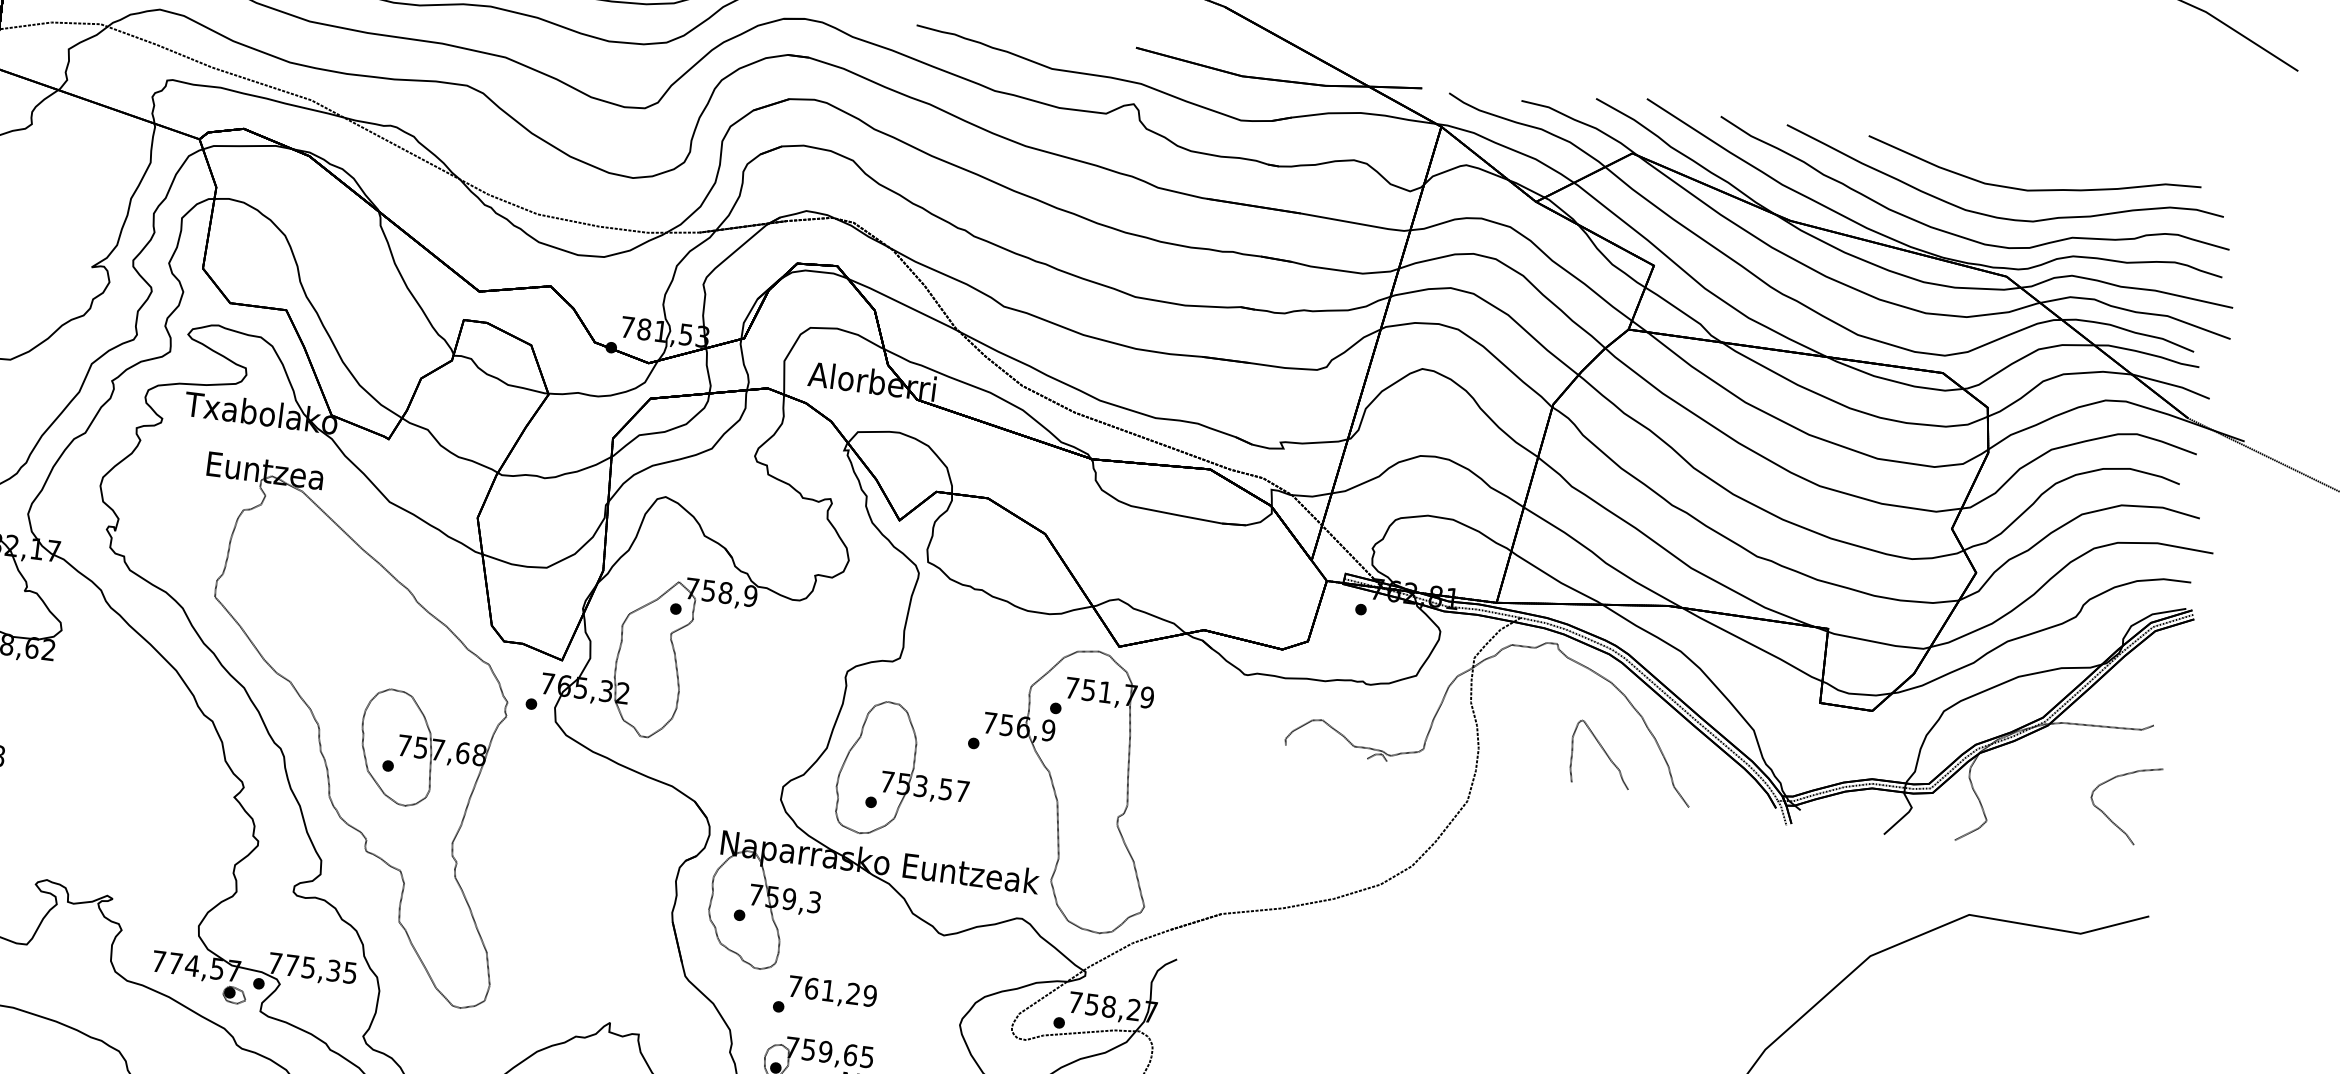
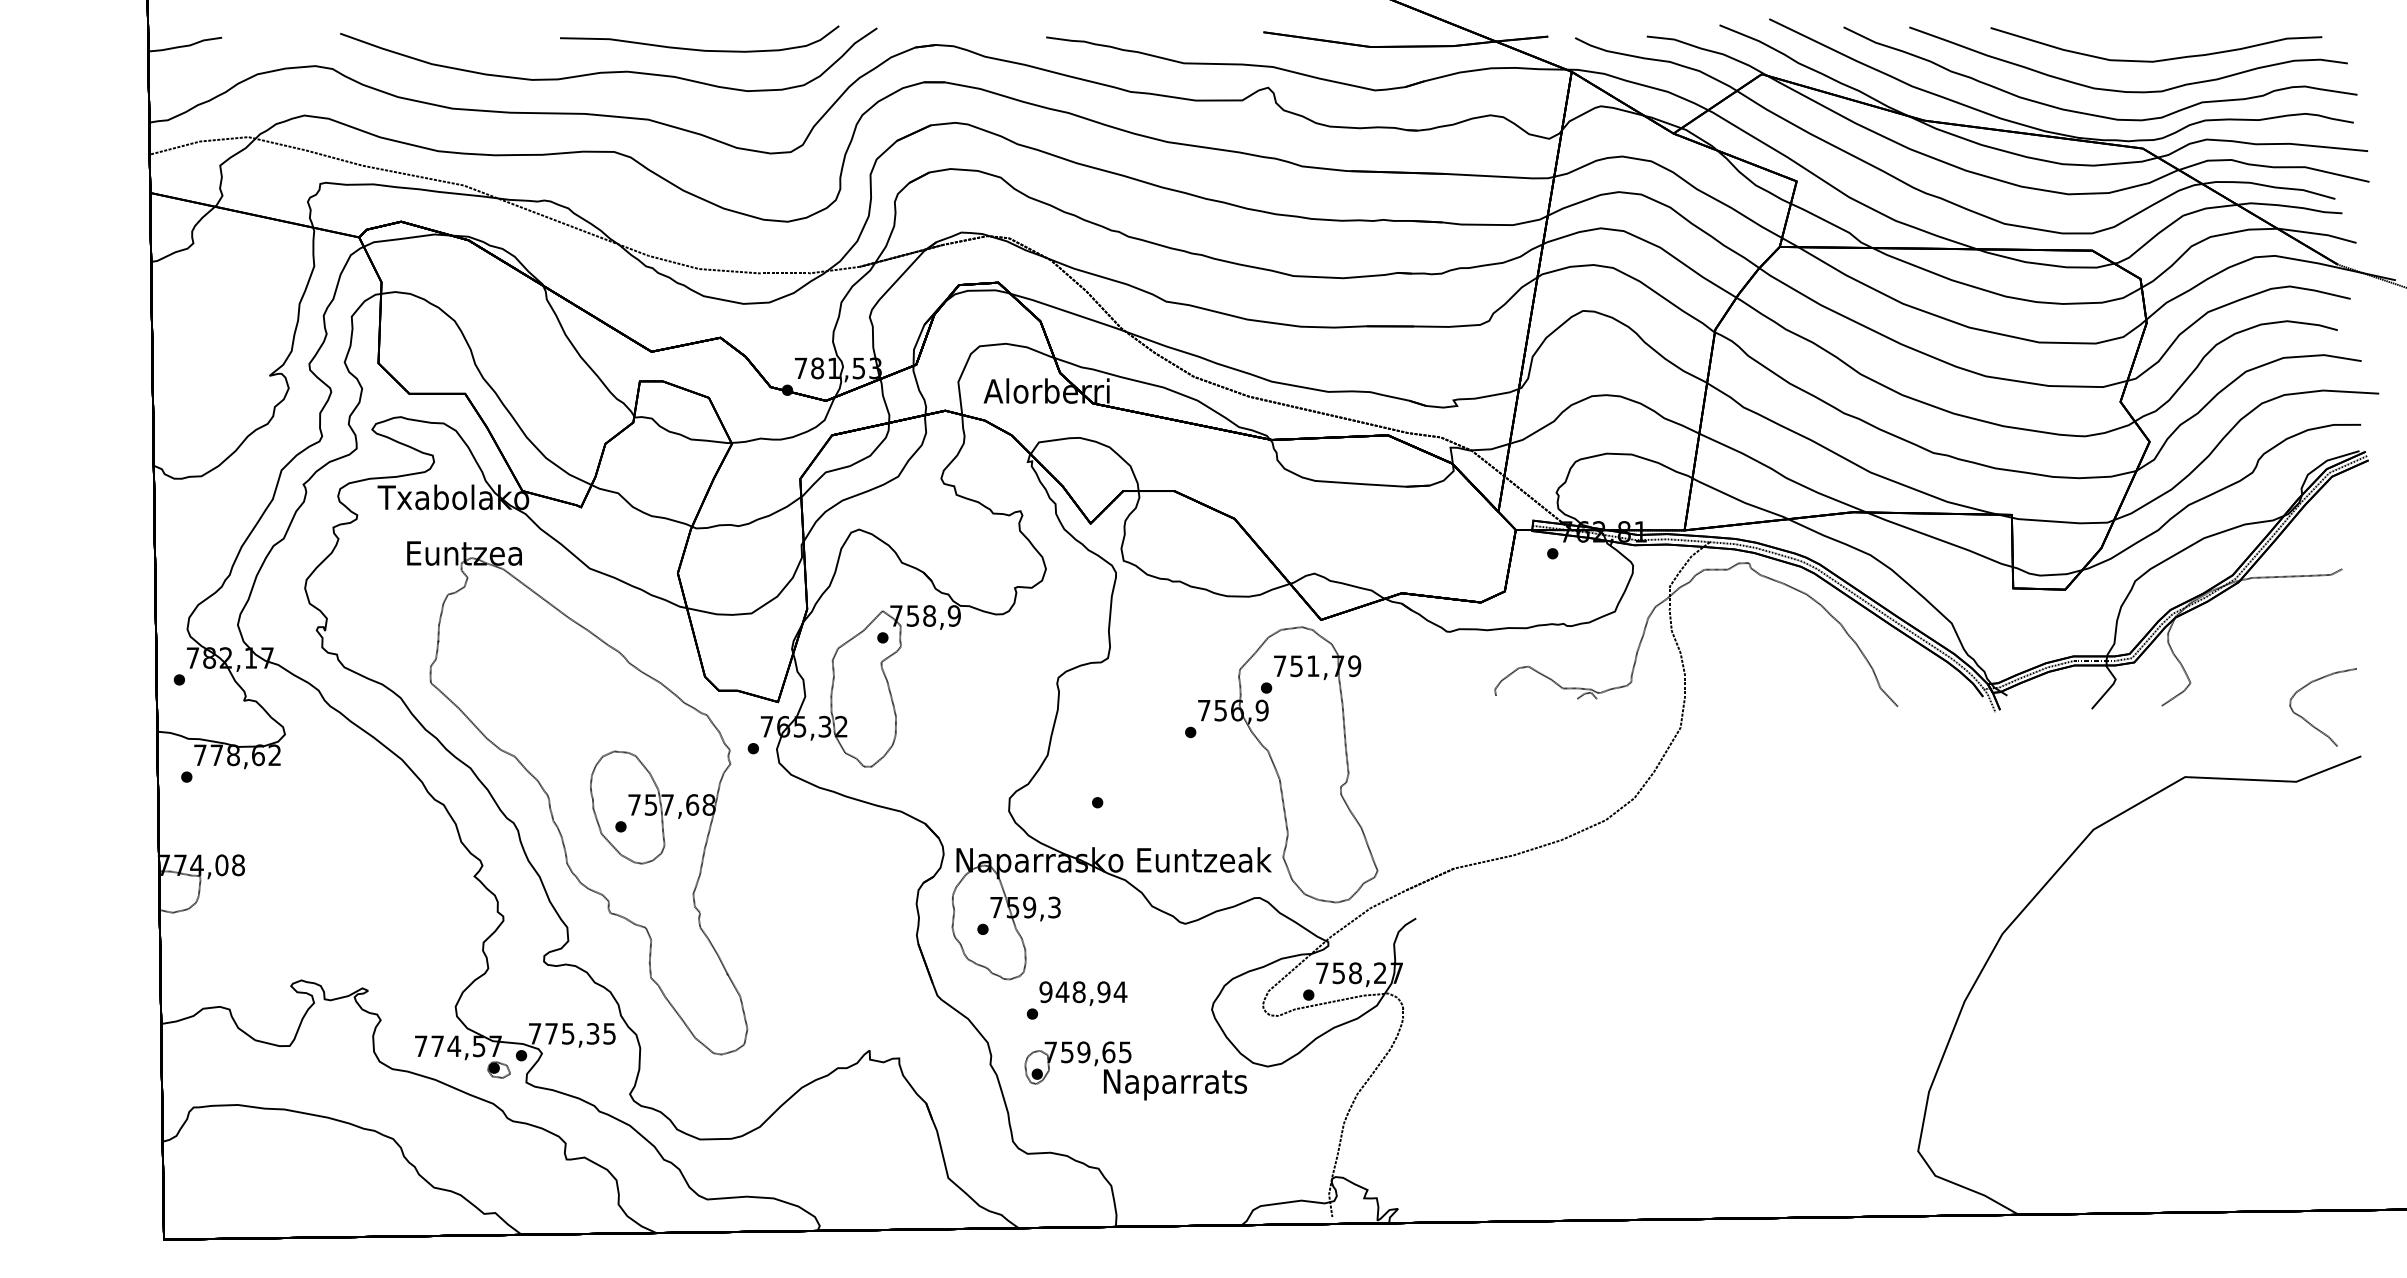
curve: (1603, 751) -> (1807, 662), removed
part: (904, 771) -> (1126, 768), removed
part: (2111, 819) -> (2312, 724), moved
text: (832, 991) -> (1083, 992), 761,29 -> 948,94

